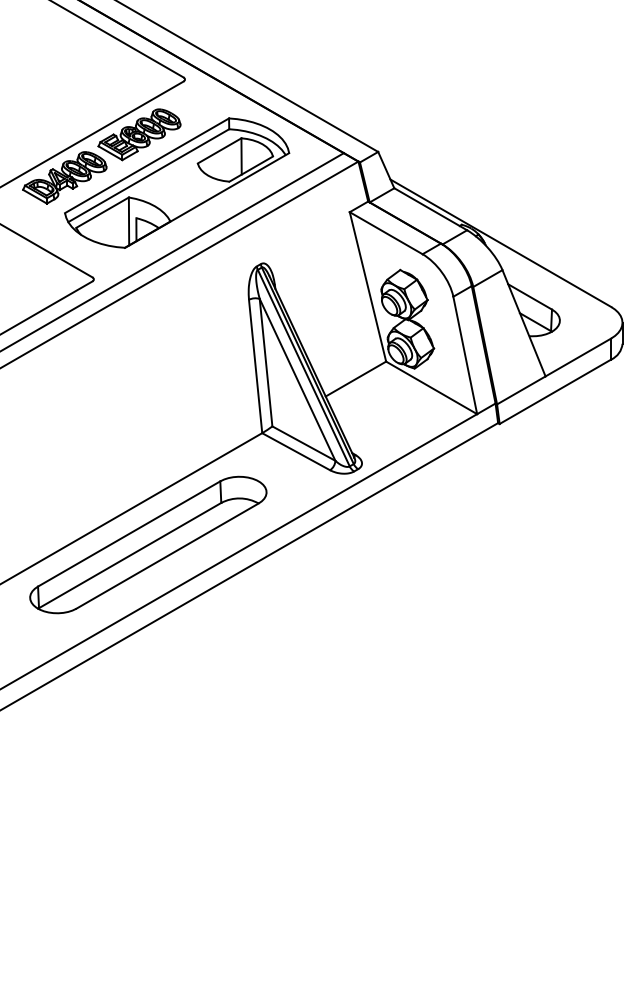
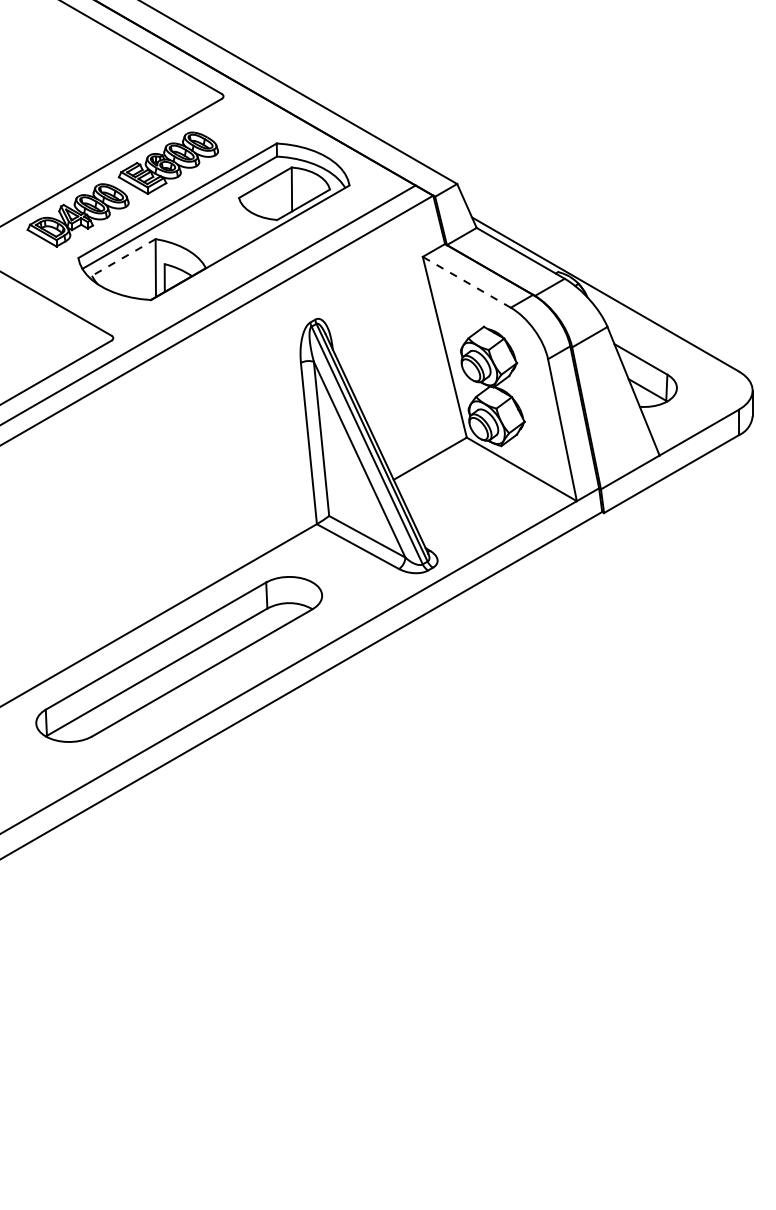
line: (102, 212) -> (123, 257), solid -> dashed
line: (385, 233) -> (466, 282), solid -> dashed

